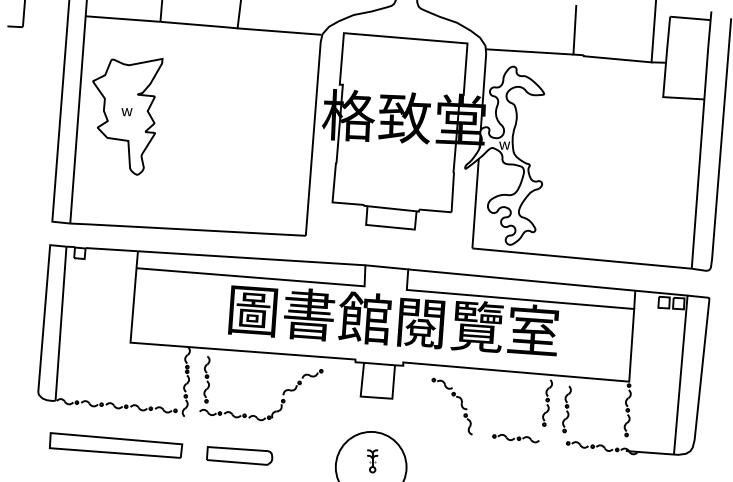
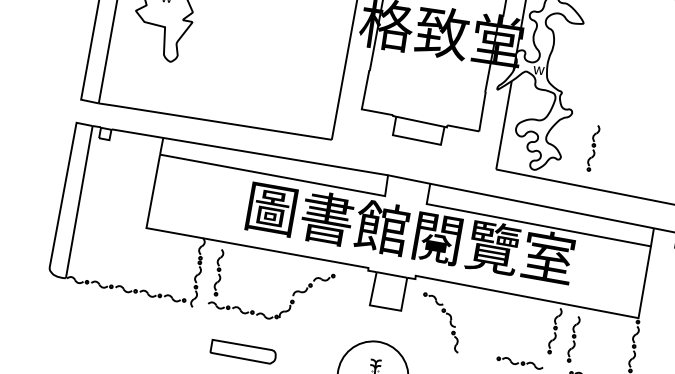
part: (566, 217) -> (593, 148), added
part: (460, 404) -> (449, 321), moved
part: (115, 445) -> (120, 328), removed

